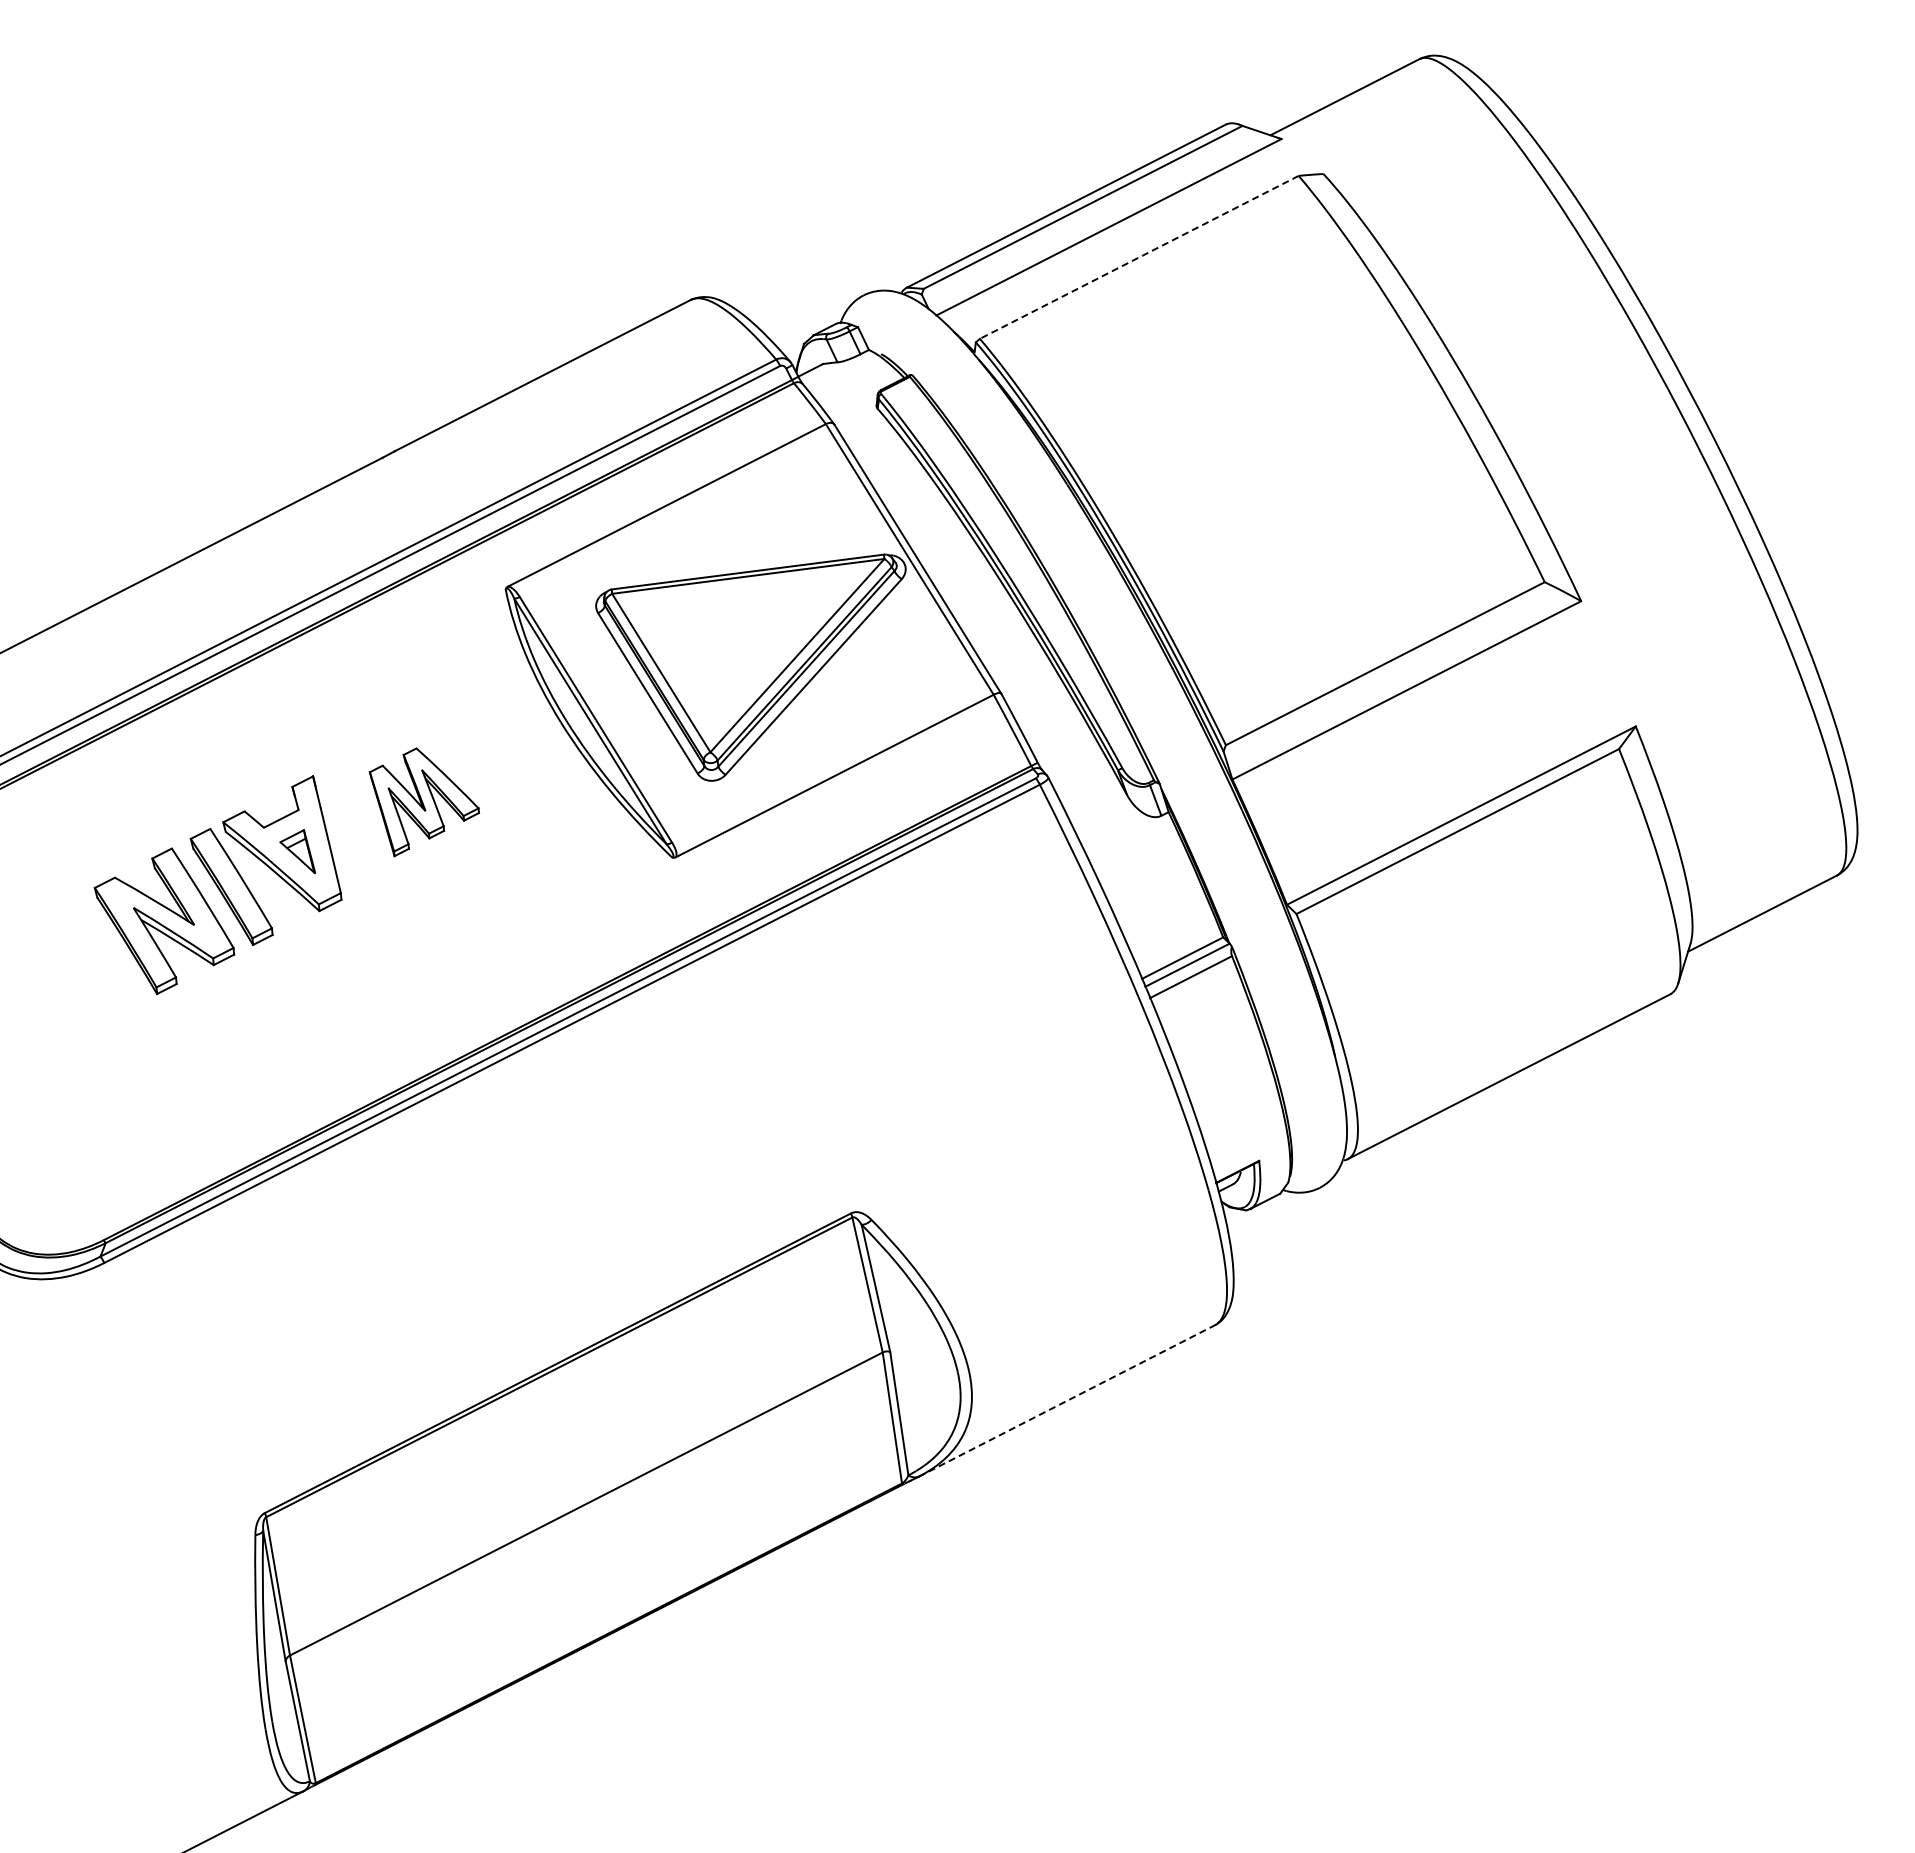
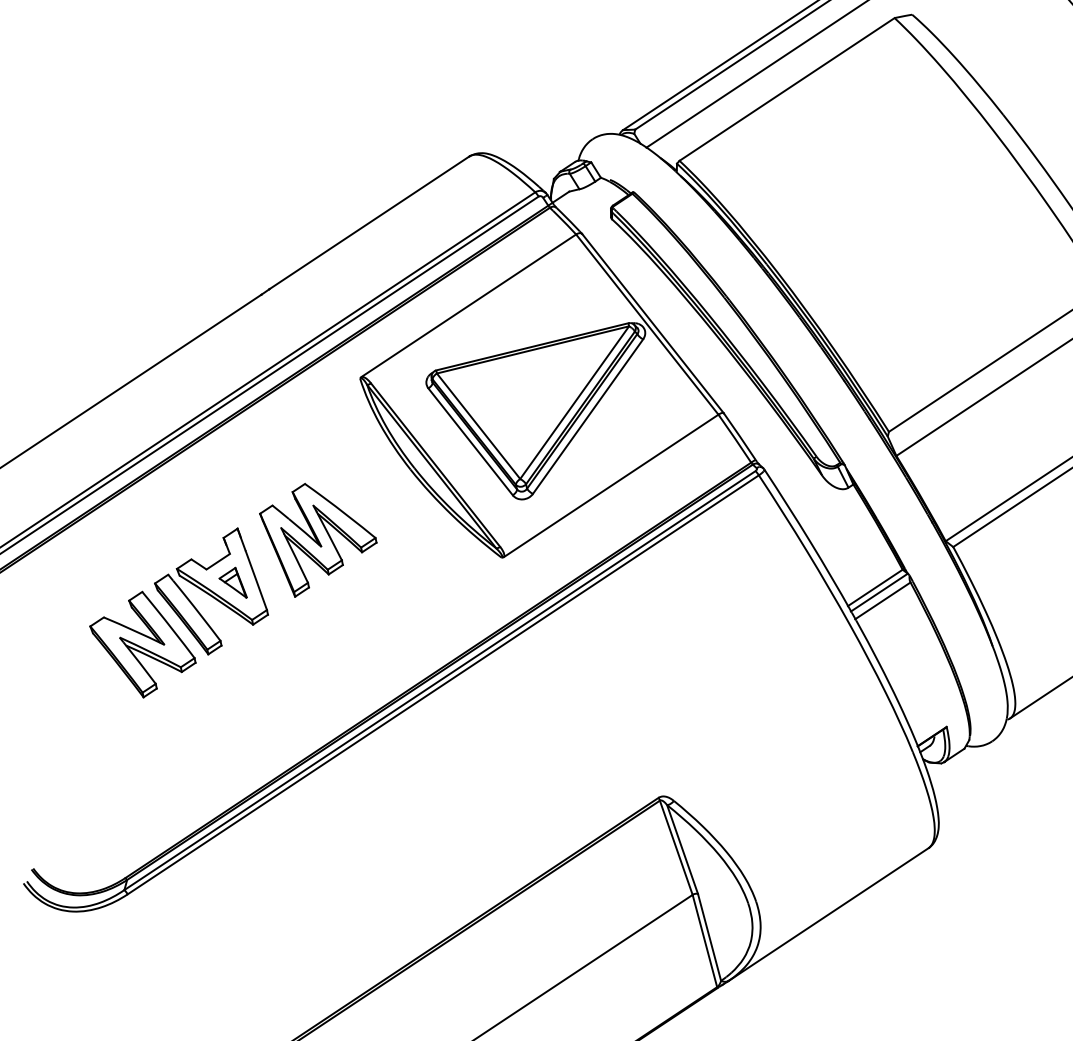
line: (1138, 257) -> (786, 89), dashed -> solid
part: (424, 802) -> (319, 538), size x1.43
line: (1067, 1400) -> (828, 914), dashed -> solid

